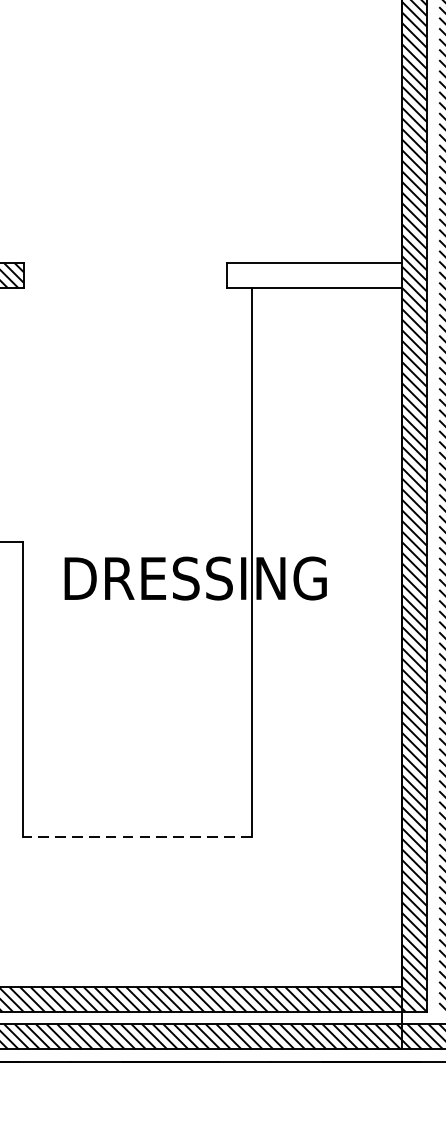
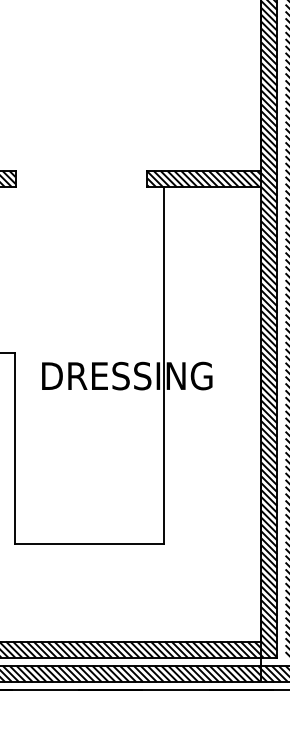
hatch: (314, 274) -> (204, 178), added
line: (136, 837) -> (88, 544), dashed -> solid

